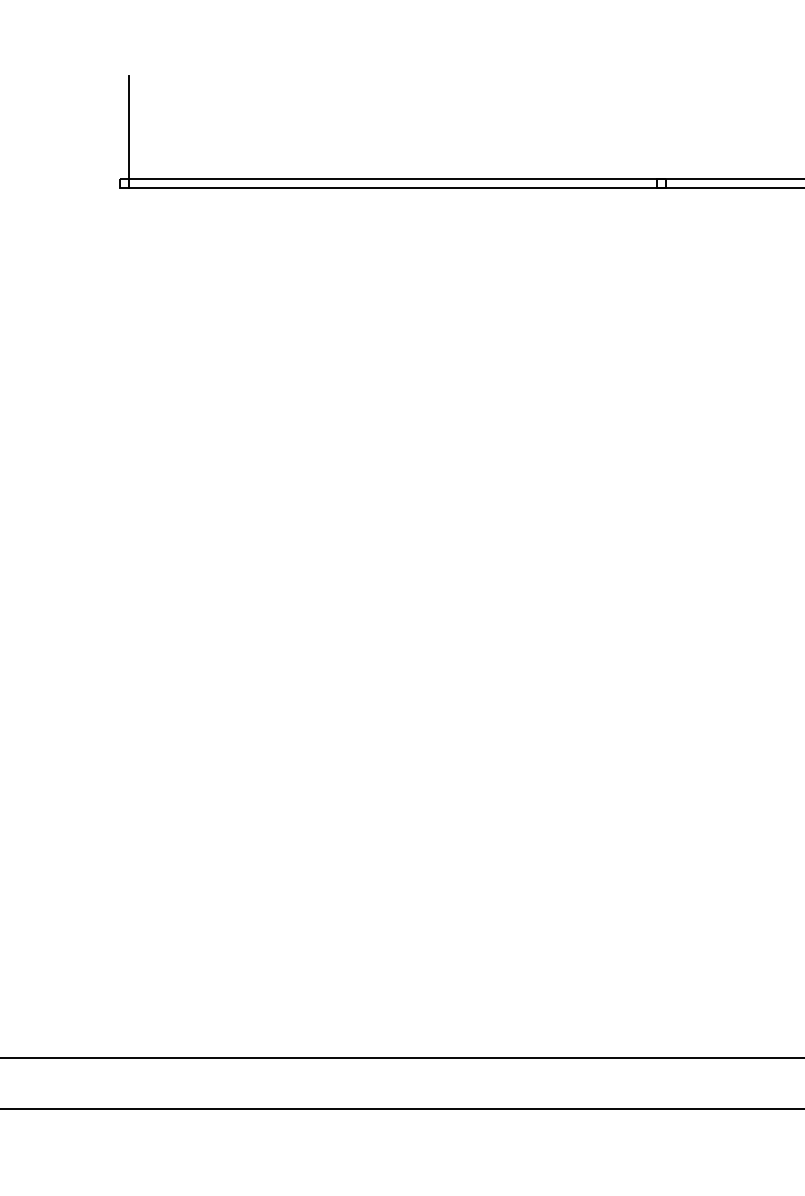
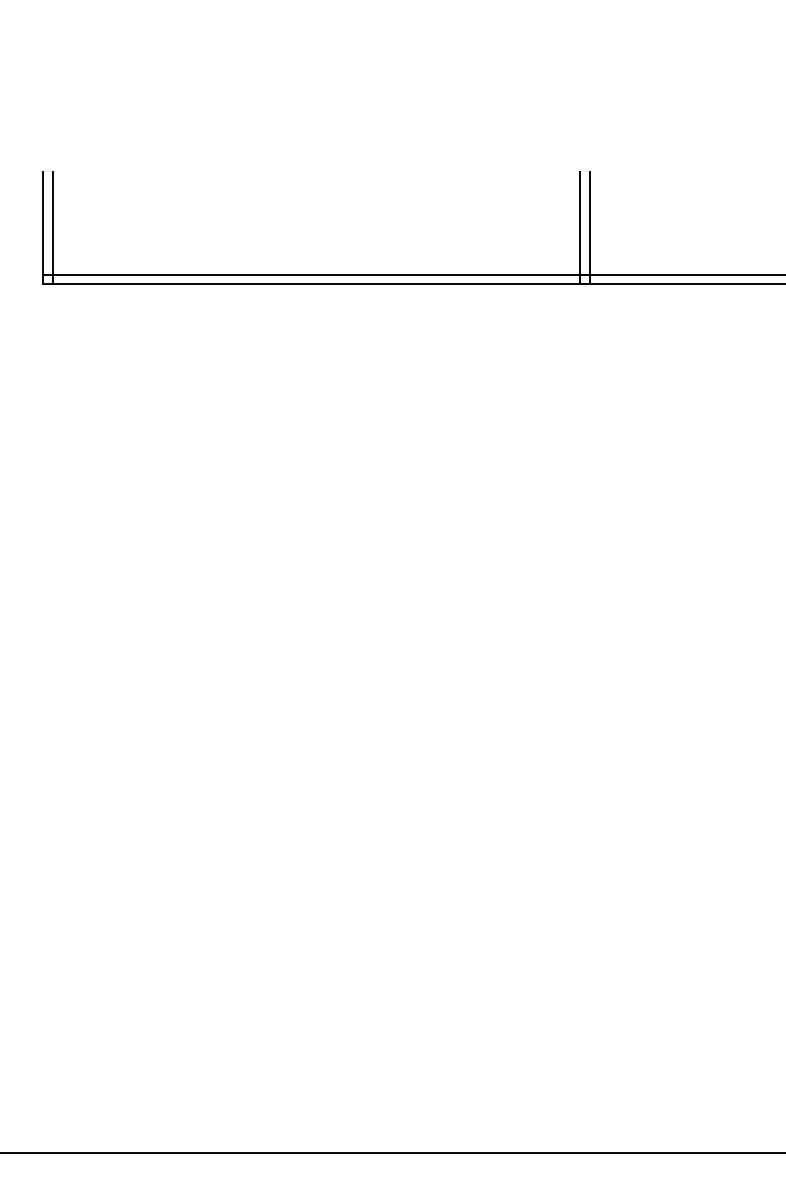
line: (119, 127) -> (42, 223), added
line: (656, 127) -> (579, 223), added
line: (666, 127) -> (589, 223), added

